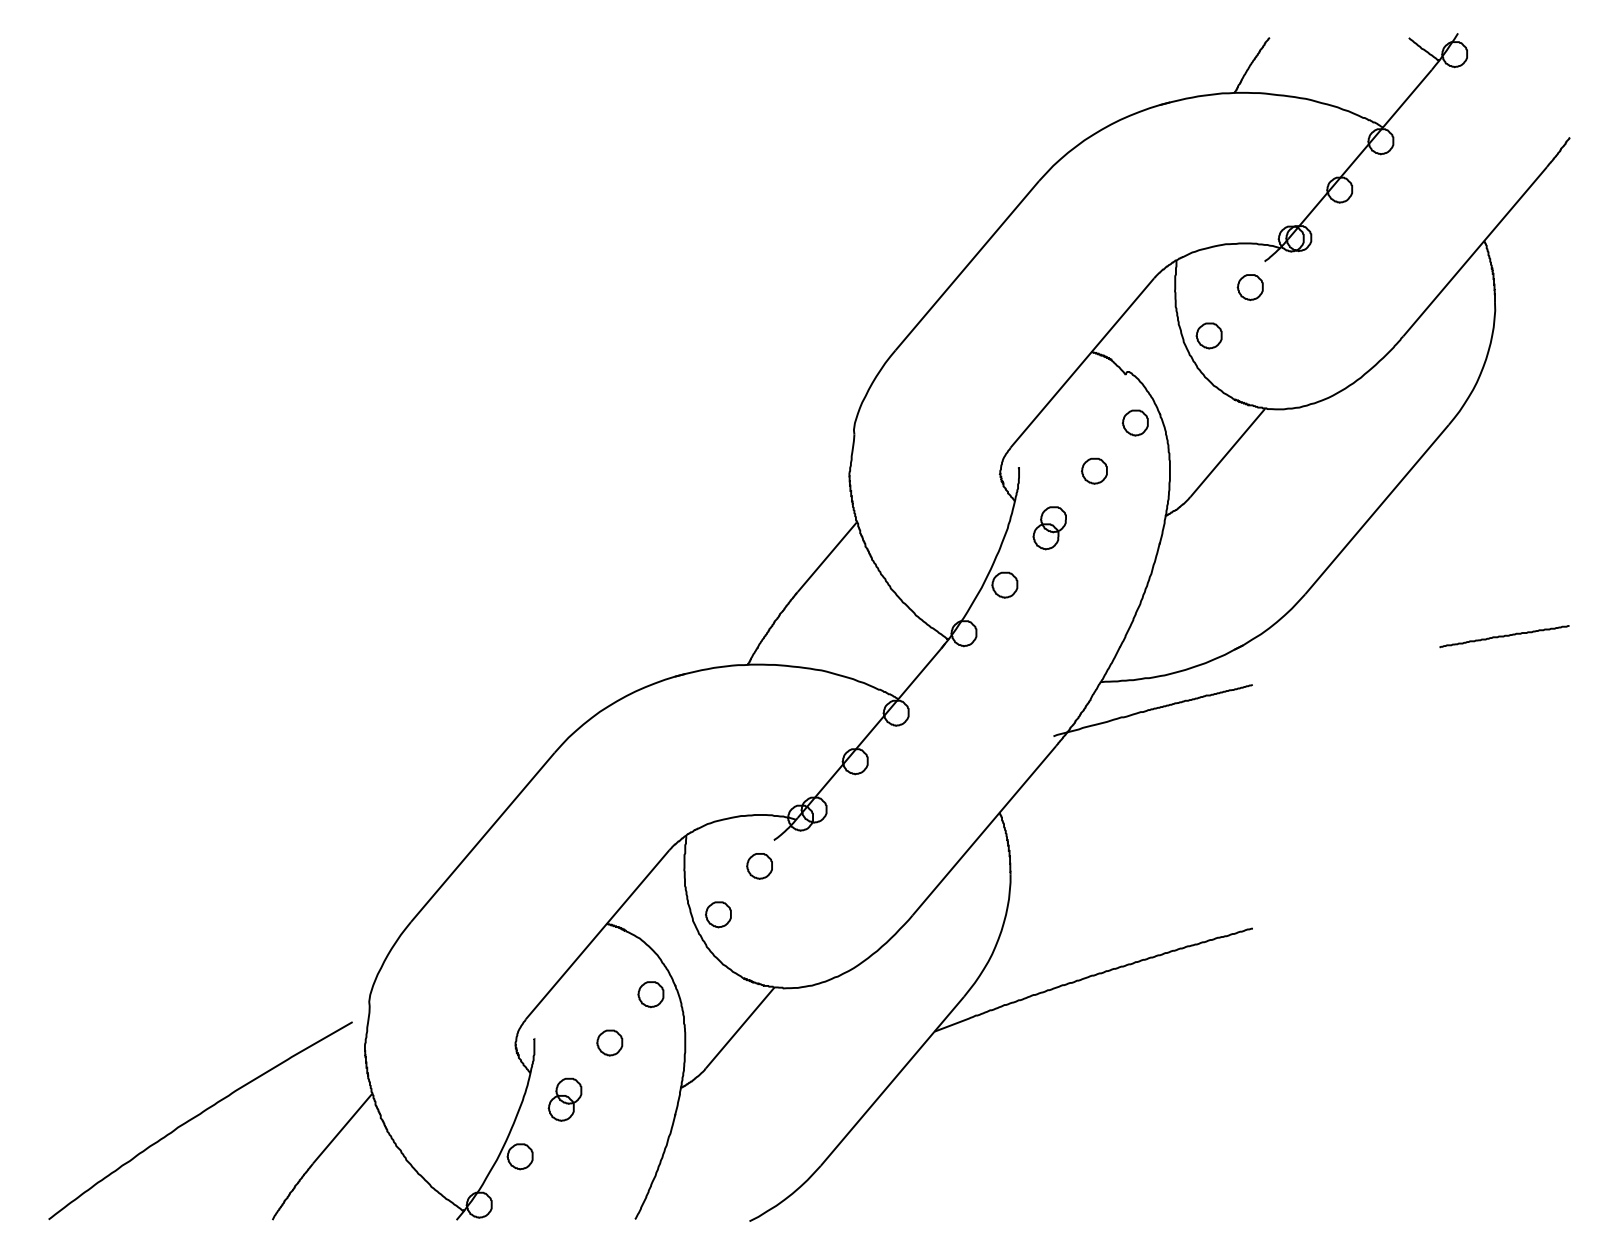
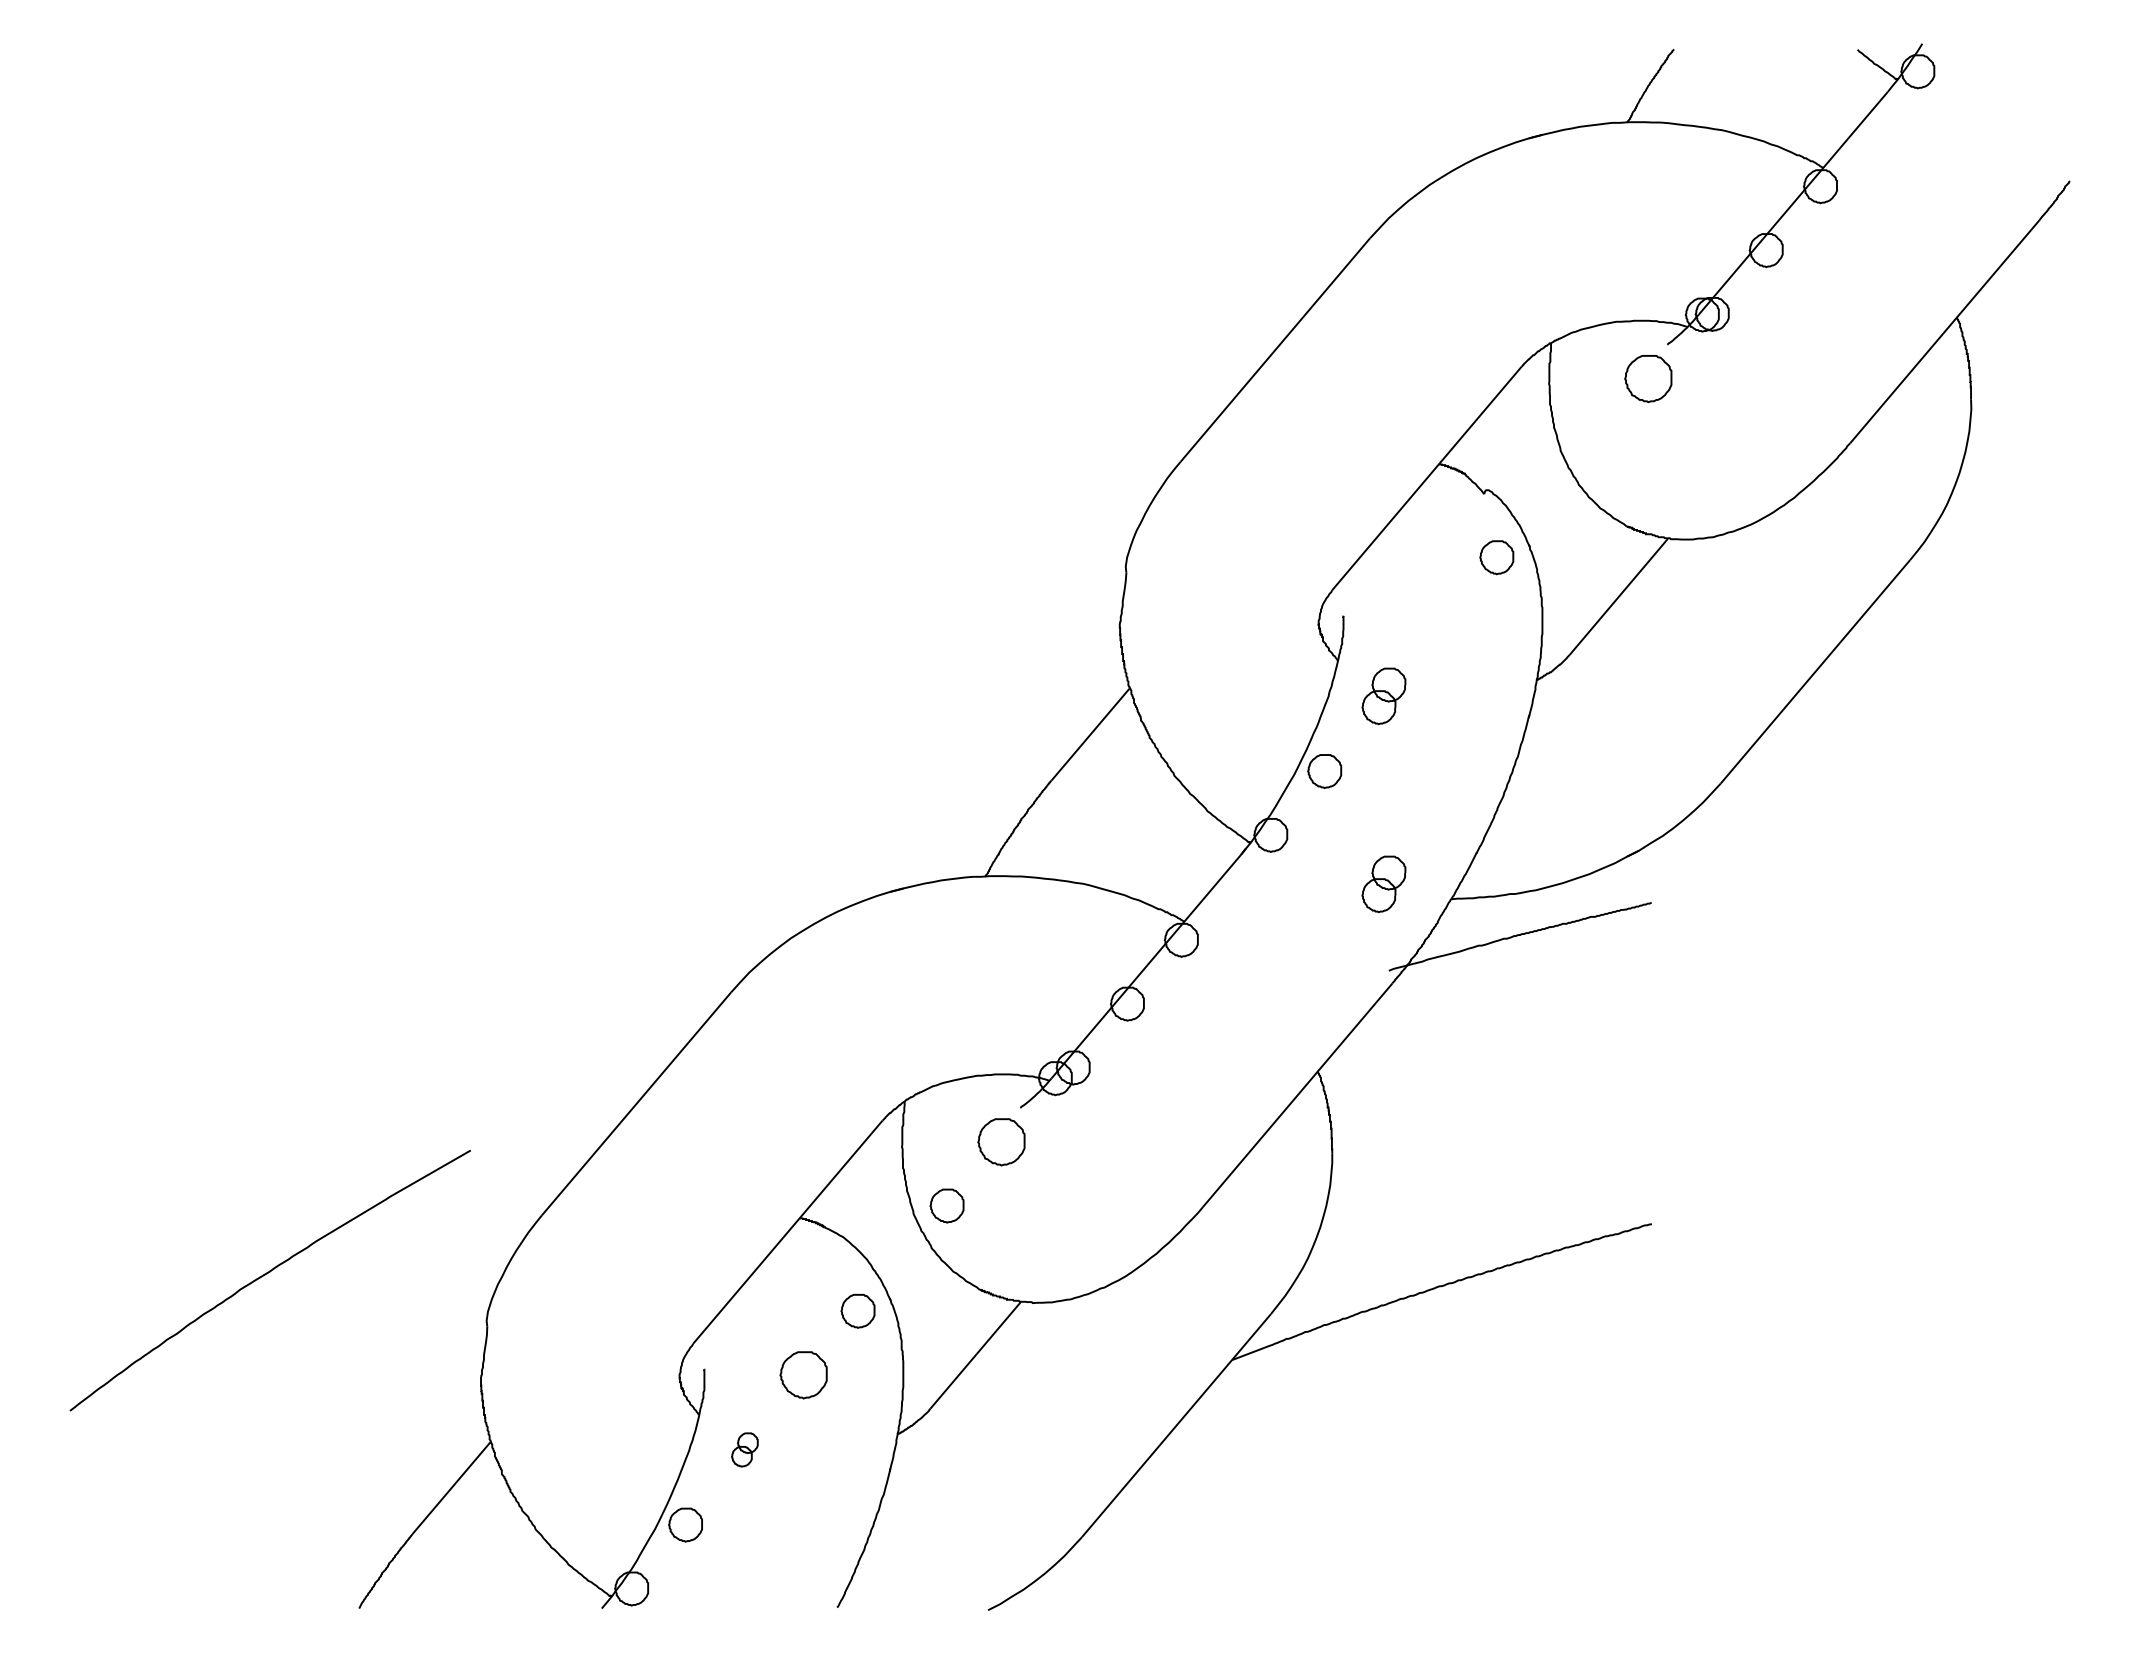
part: (1250, 287) -> (1648, 378), size x1.4
part: (1208, 335) -> (1593, 442), removed
part: (1094, 470) -> (1442, 620), removed
curve: (1504, 636) -> (1983, 839), removed
part: (1049, 670) -> (1383, 884), added
part: (758, 865) -> (1000, 1141), size x1.4
part: (609, 1042) -> (803, 1374), size x1.4
part: (564, 1099) -> (744, 1449), size x0.6
curve: (198, 1116) -> (267, 1274), moved

